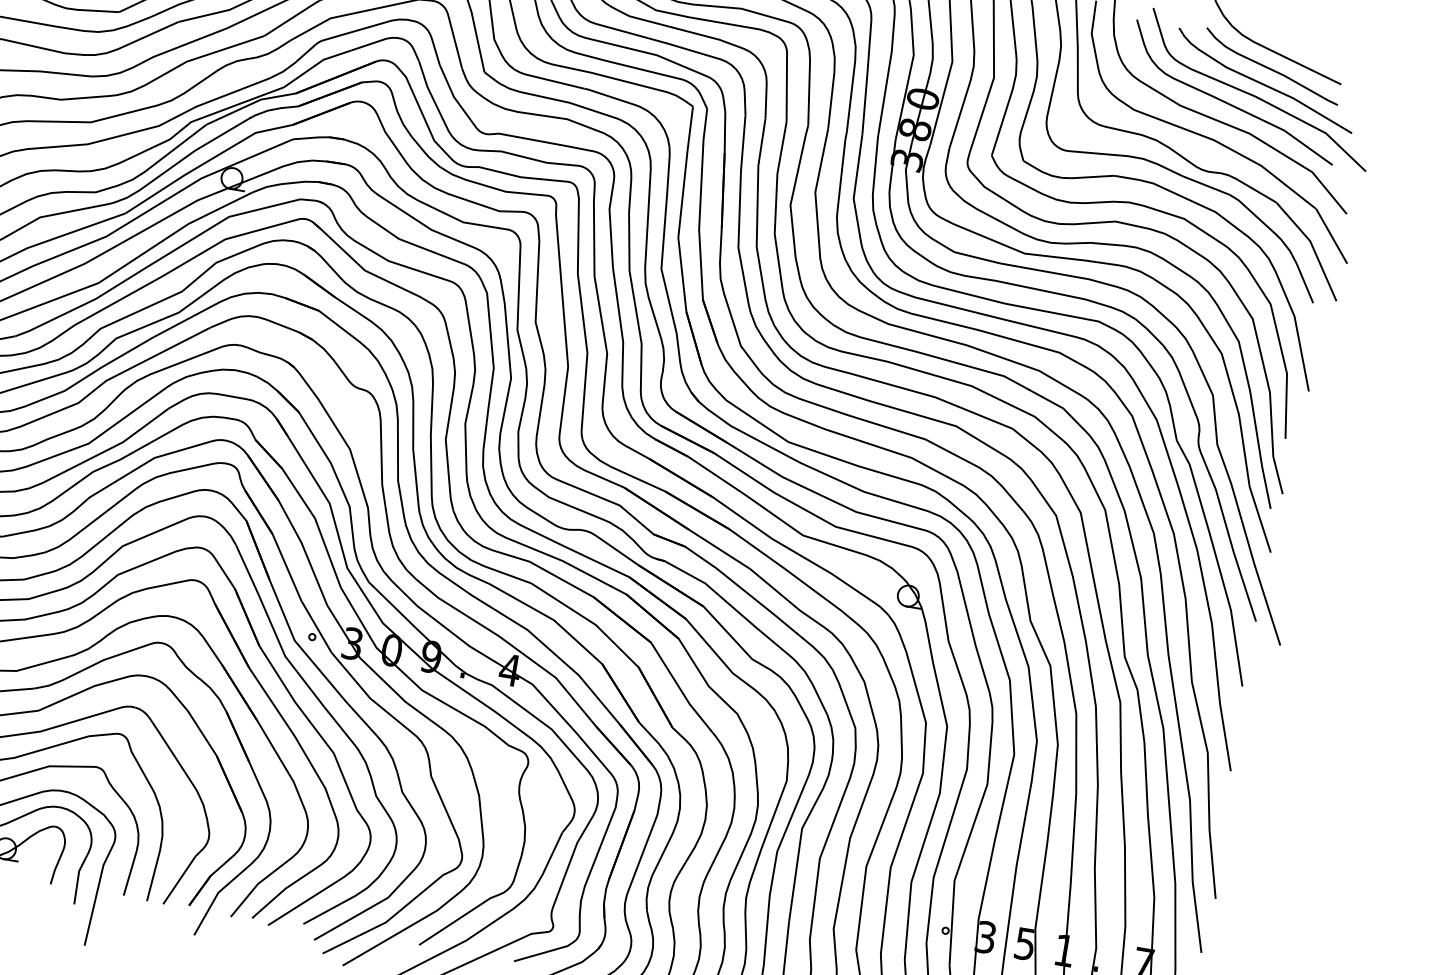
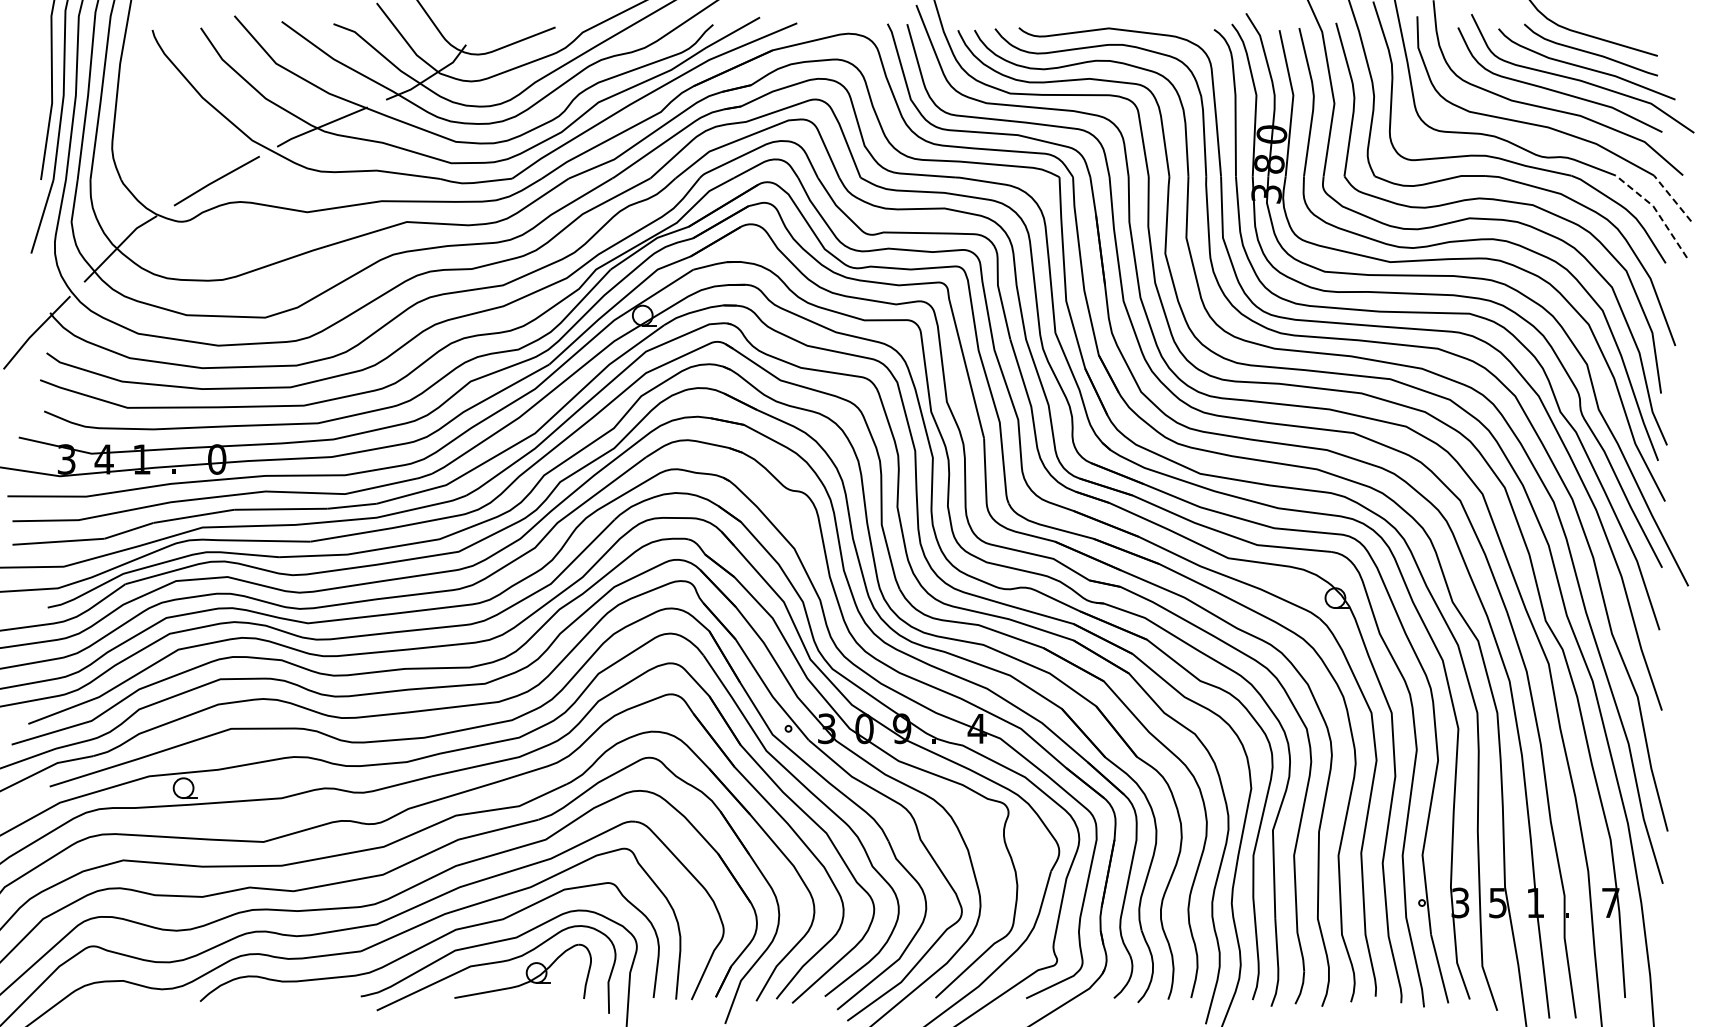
line: (1331, 236) -> (1672, 198), solid -> dashed
line: (1312, 247) -> (1656, 211), solid -> dashed

